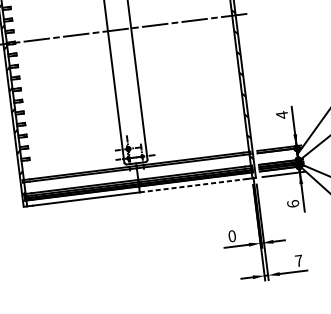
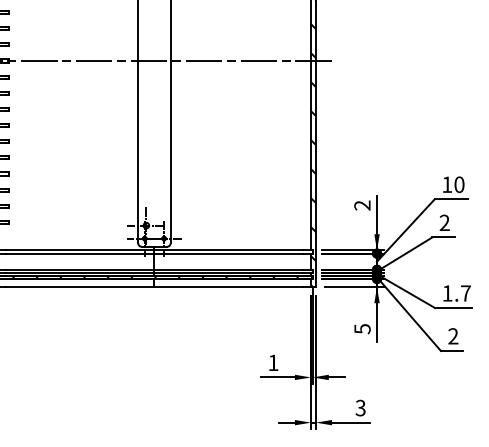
text: (282, 115) -> (362, 205), 4 -> 2
line: (193, 185) -> (229, 287), dashed -> solid
text: (293, 203) -> (362, 328), 6 -> 5
text: (232, 235) -> (273, 362), 0 -> 1
text: (298, 260) -> (360, 407), 7 -> 3

